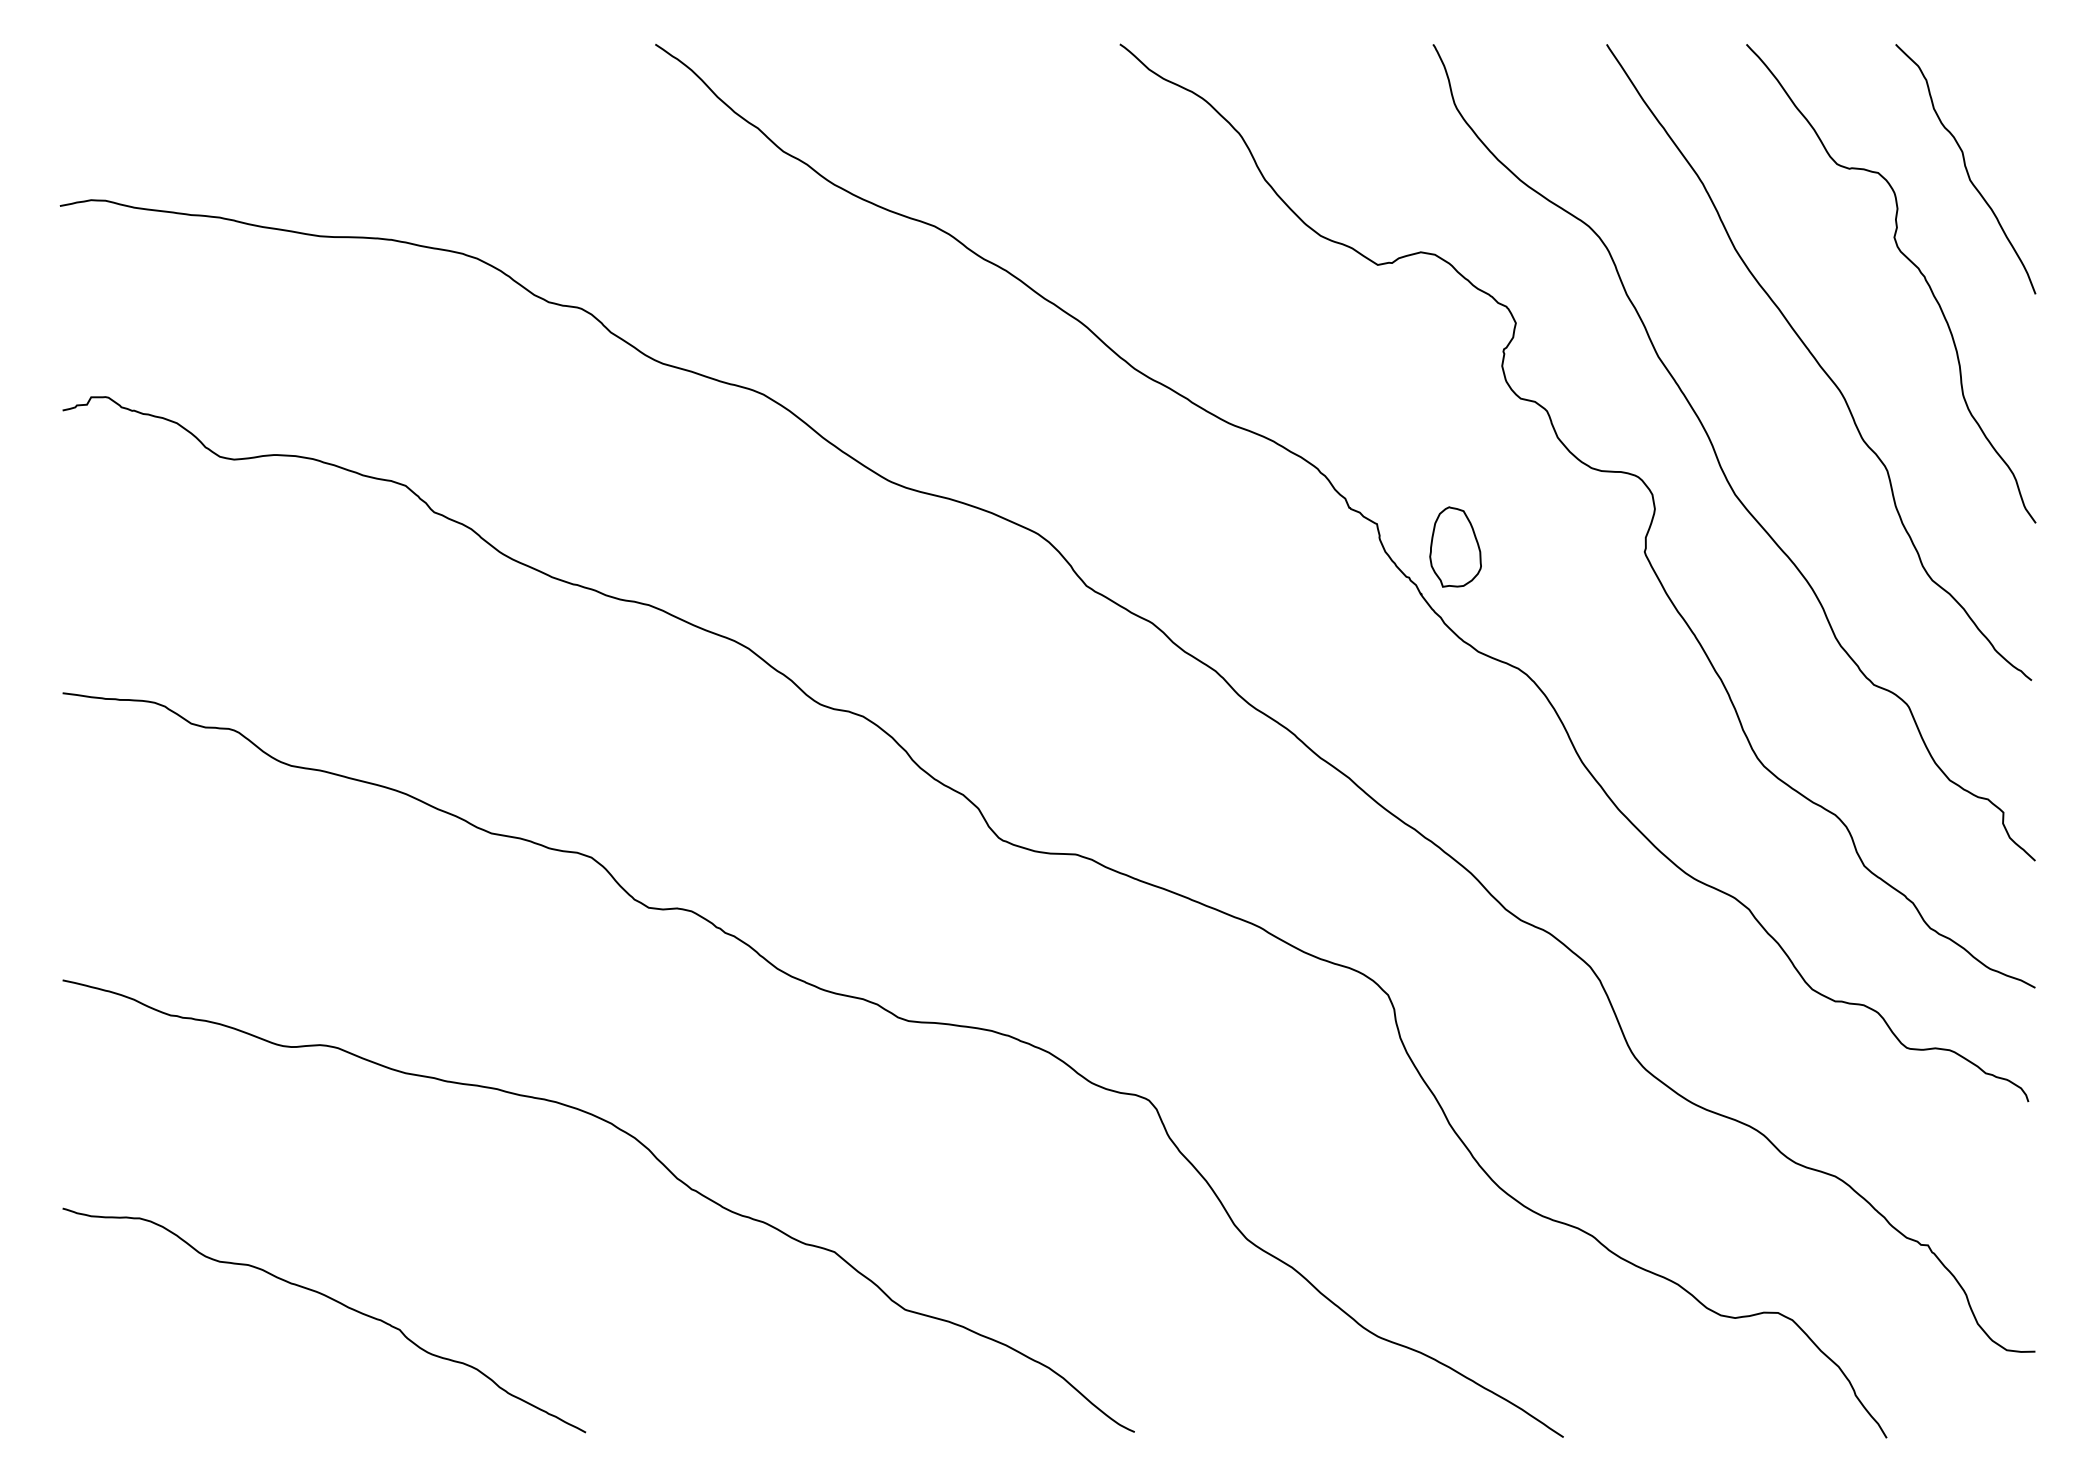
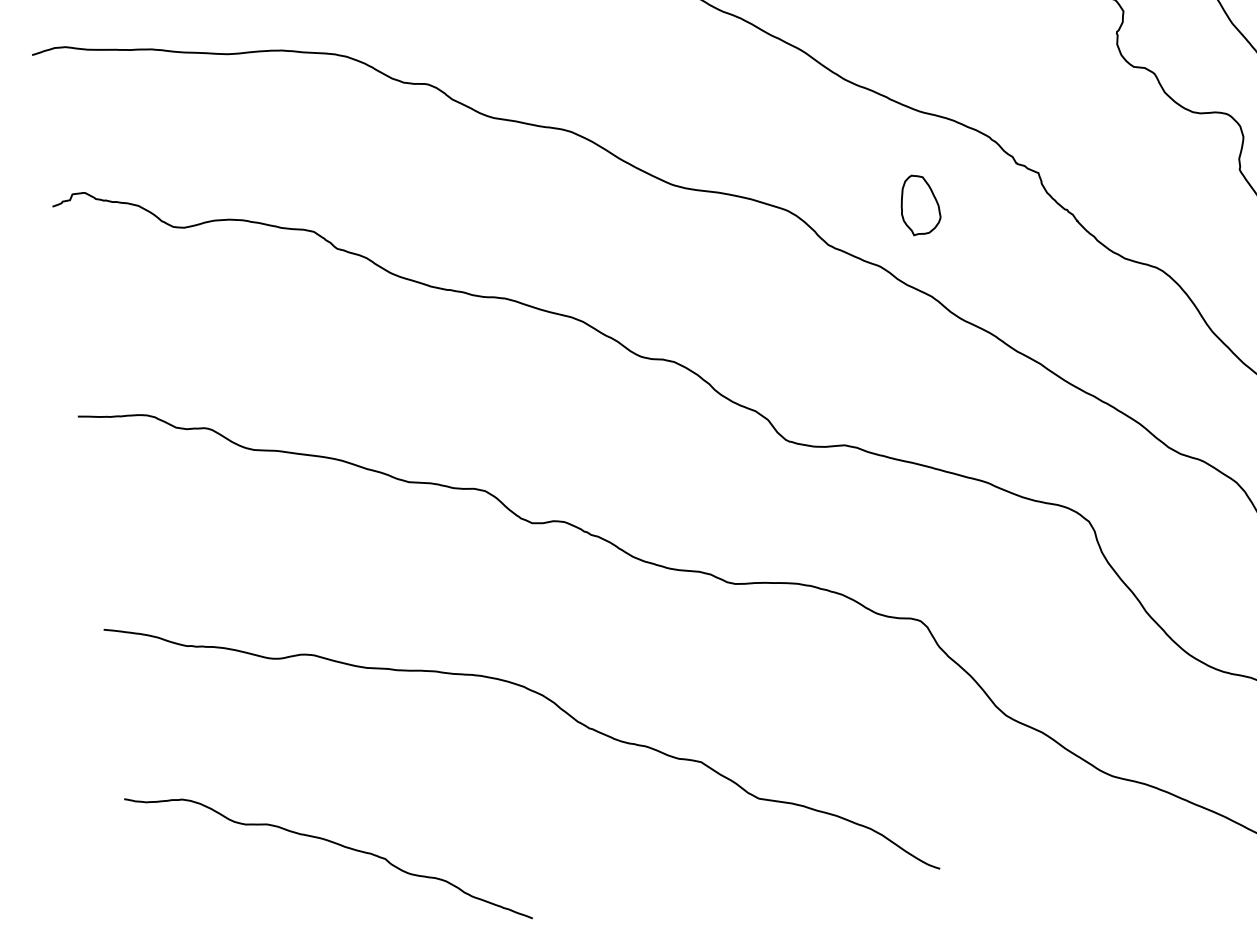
part: (1455, 546) -> (919, 204), moved

